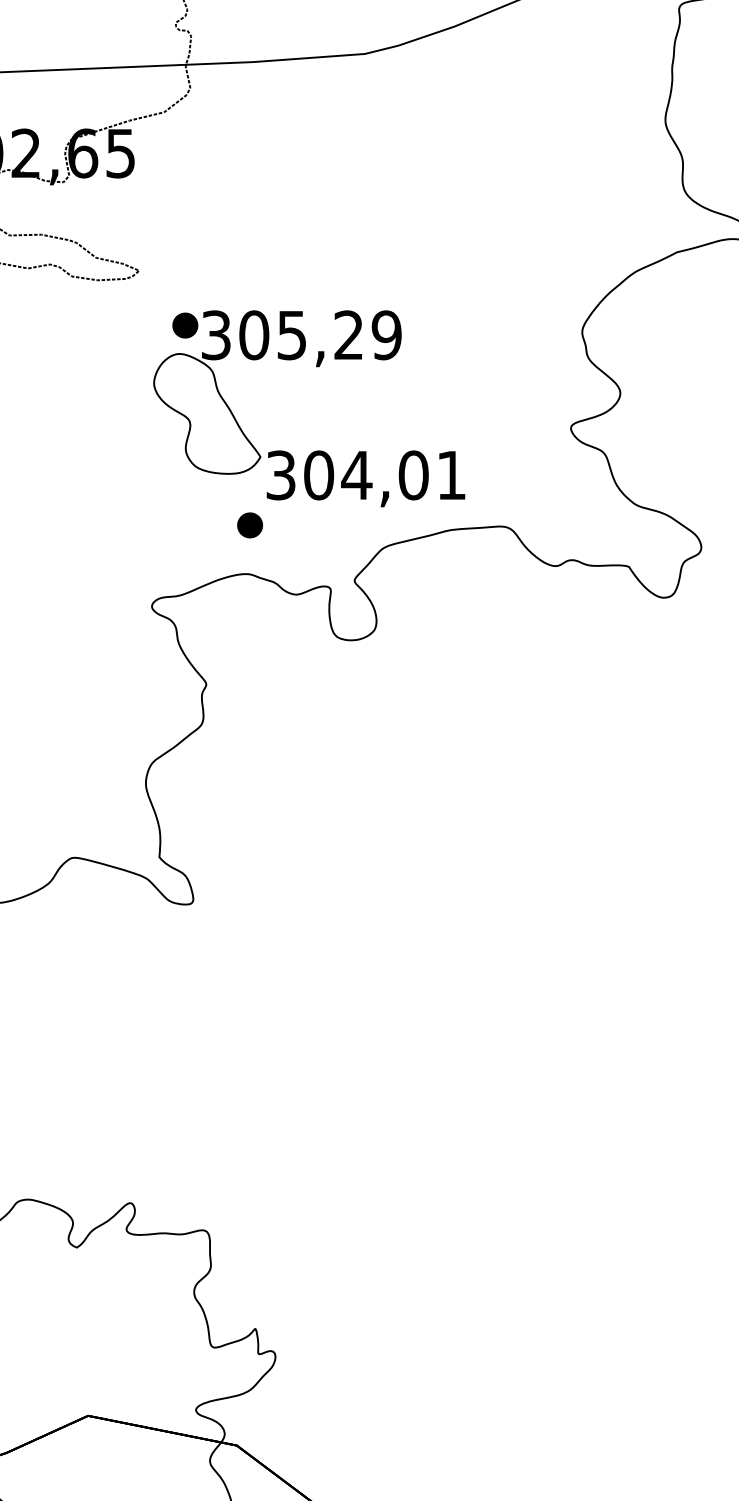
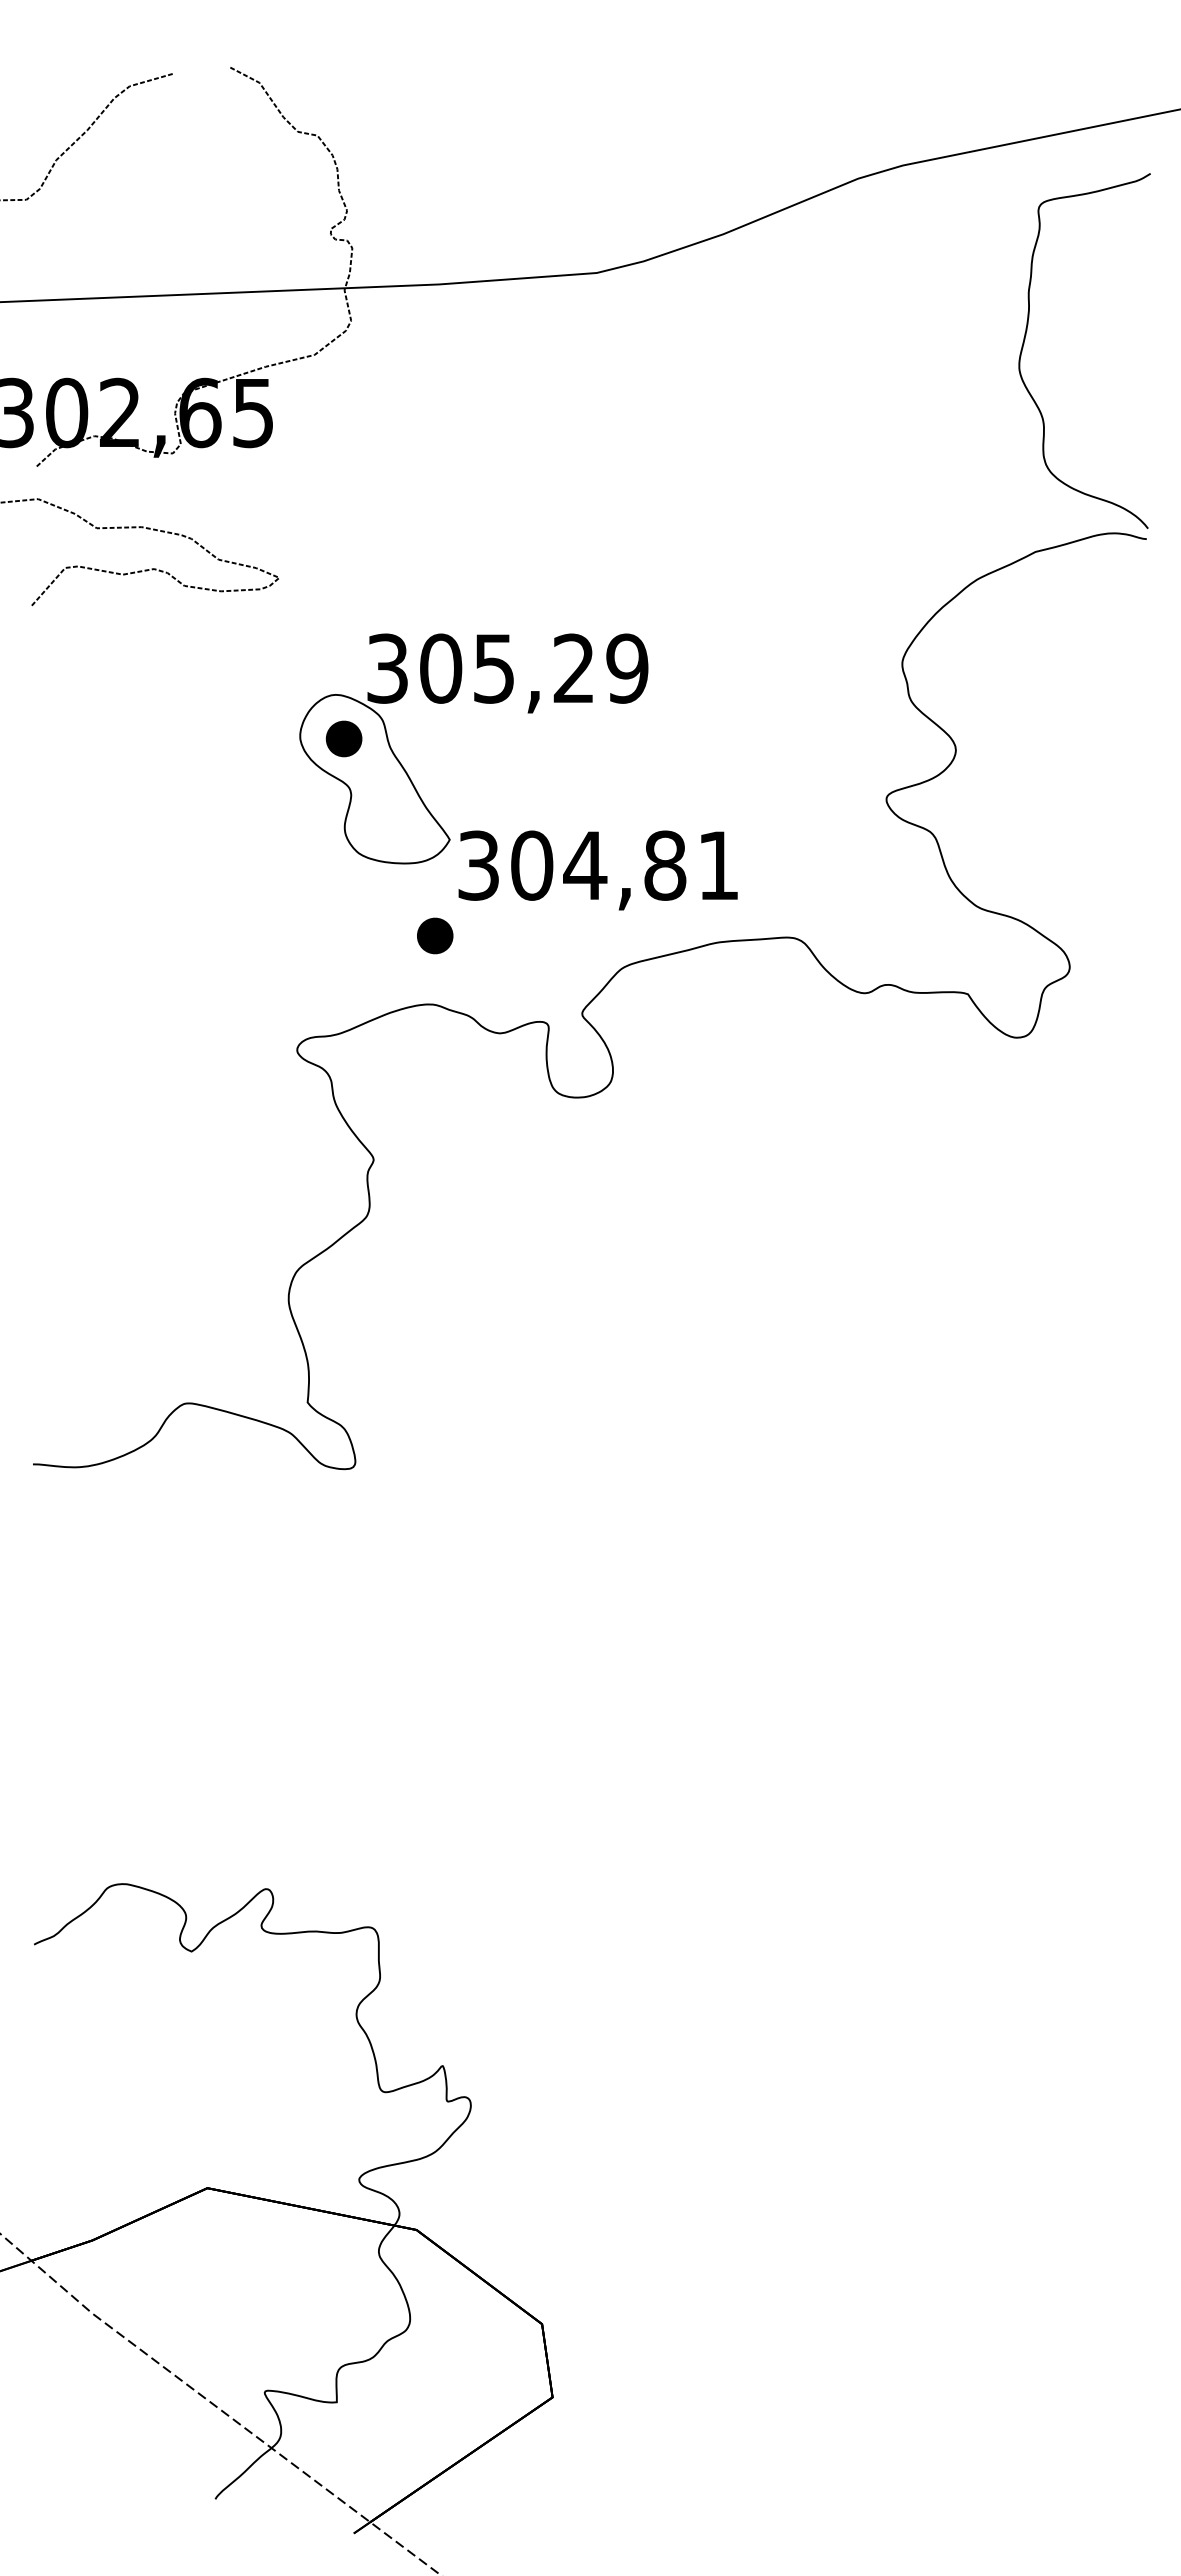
part: (184, 325) -> (343, 738), moved
text: (413, 475) -> (665, 865), 304,01 -> 304,81

